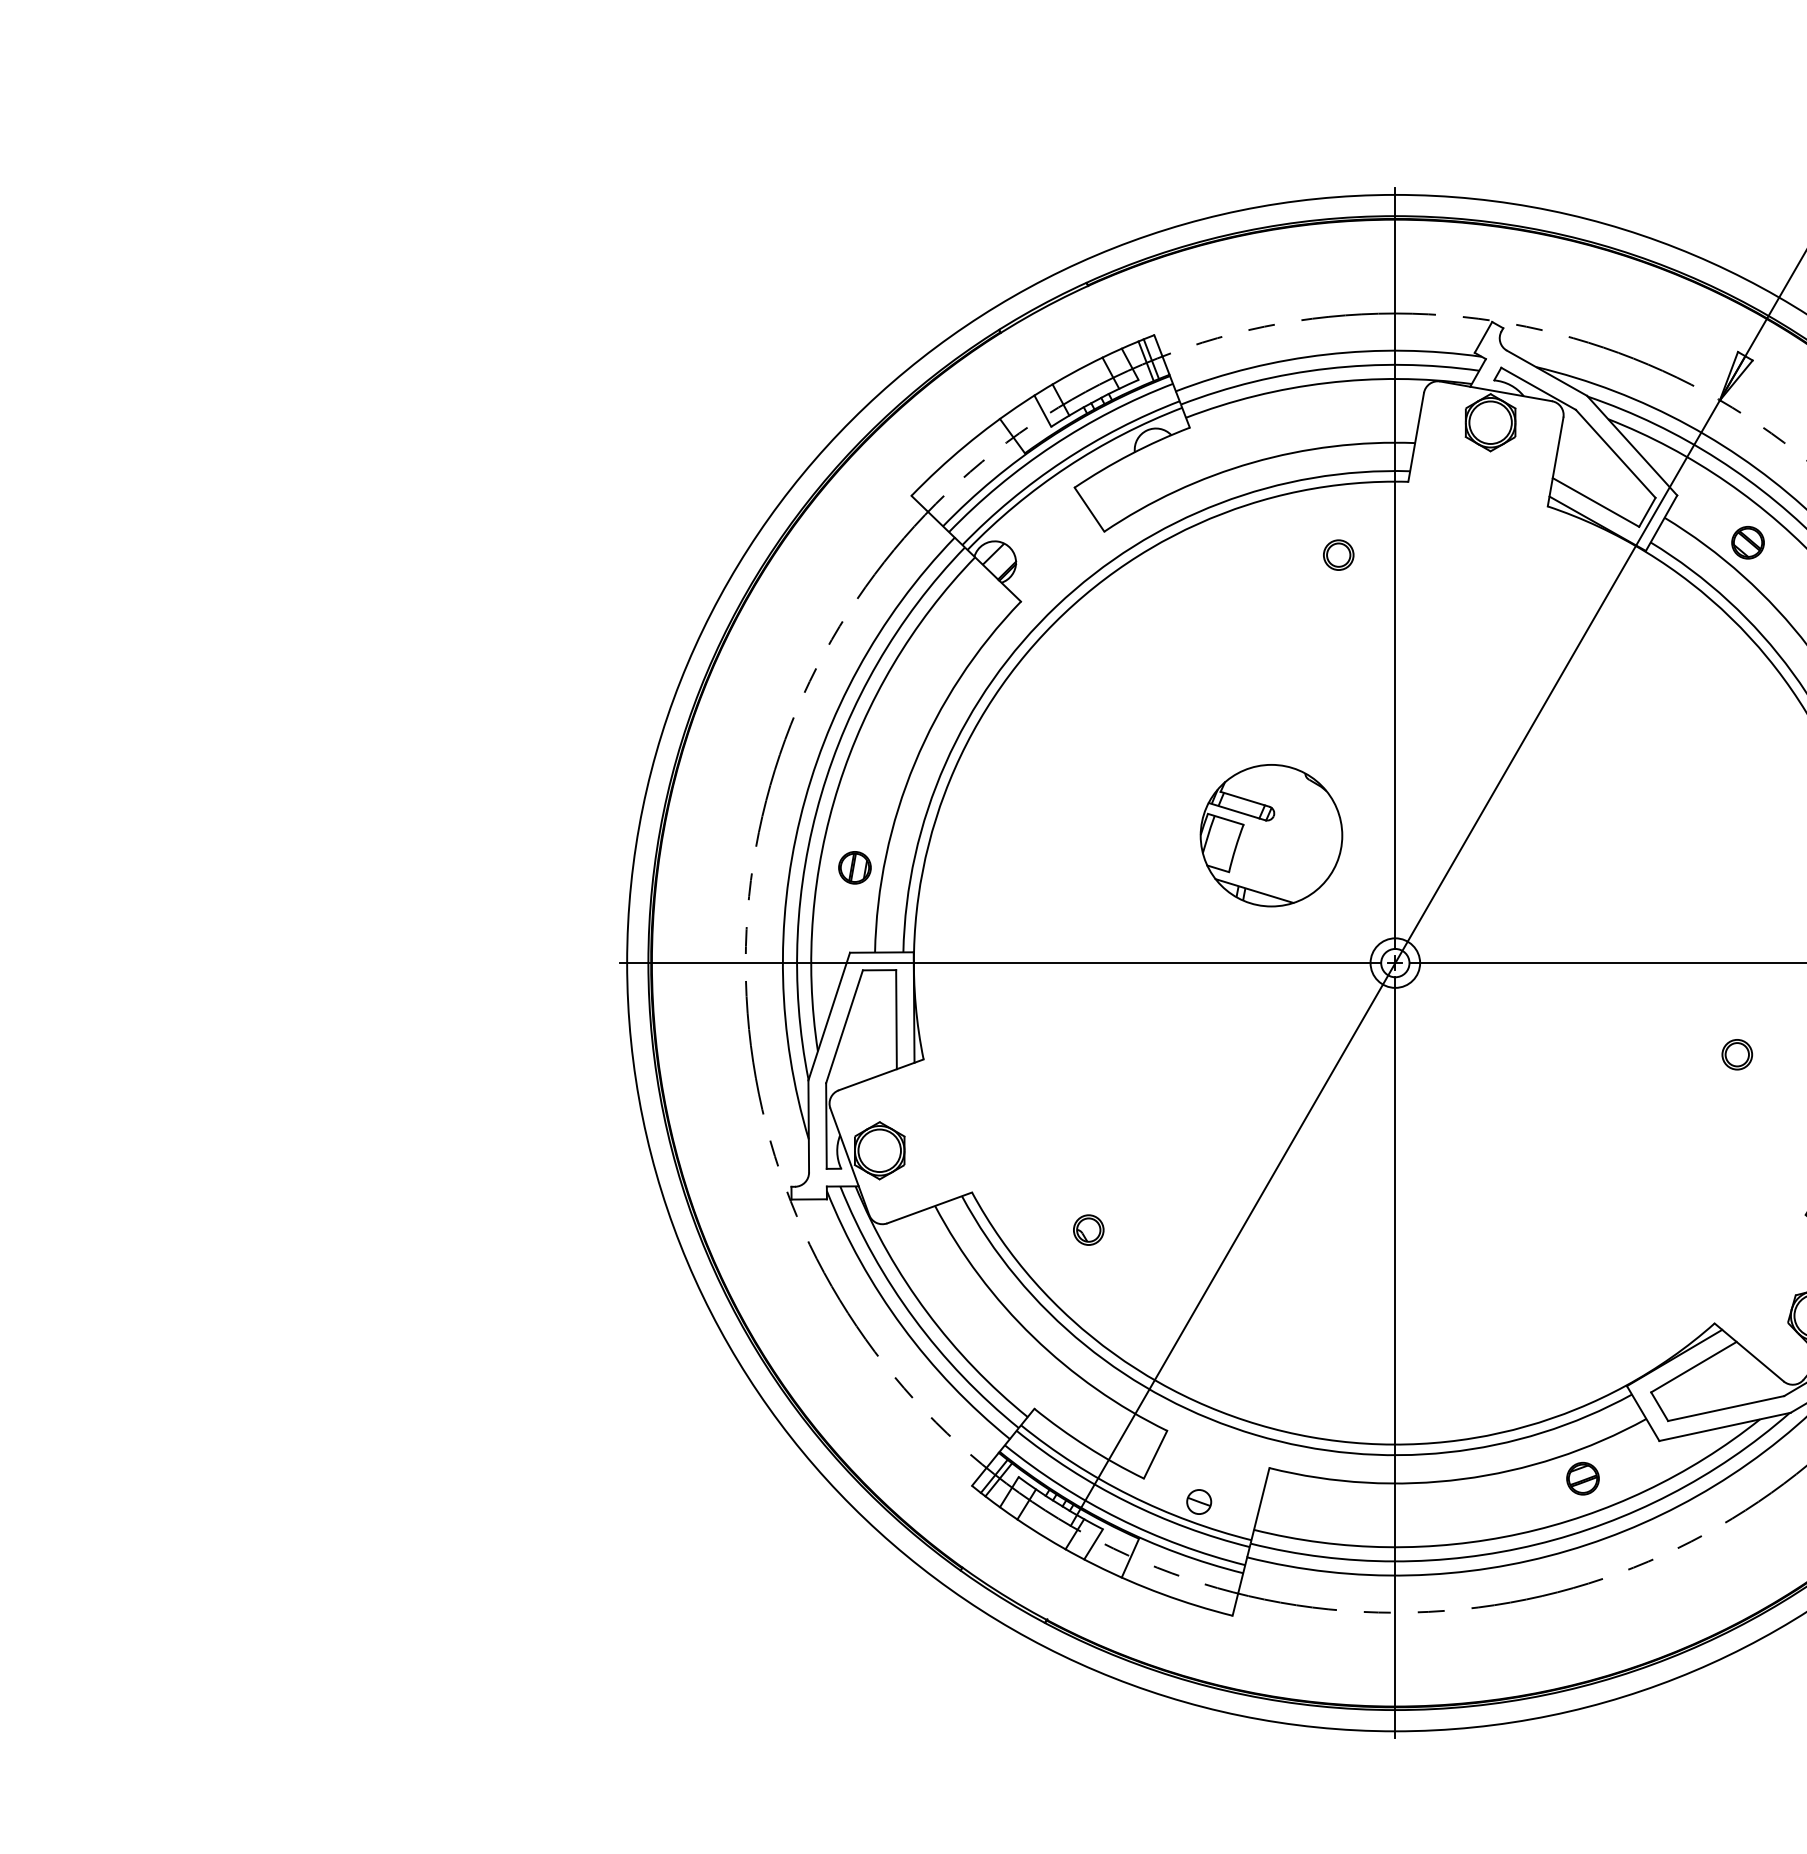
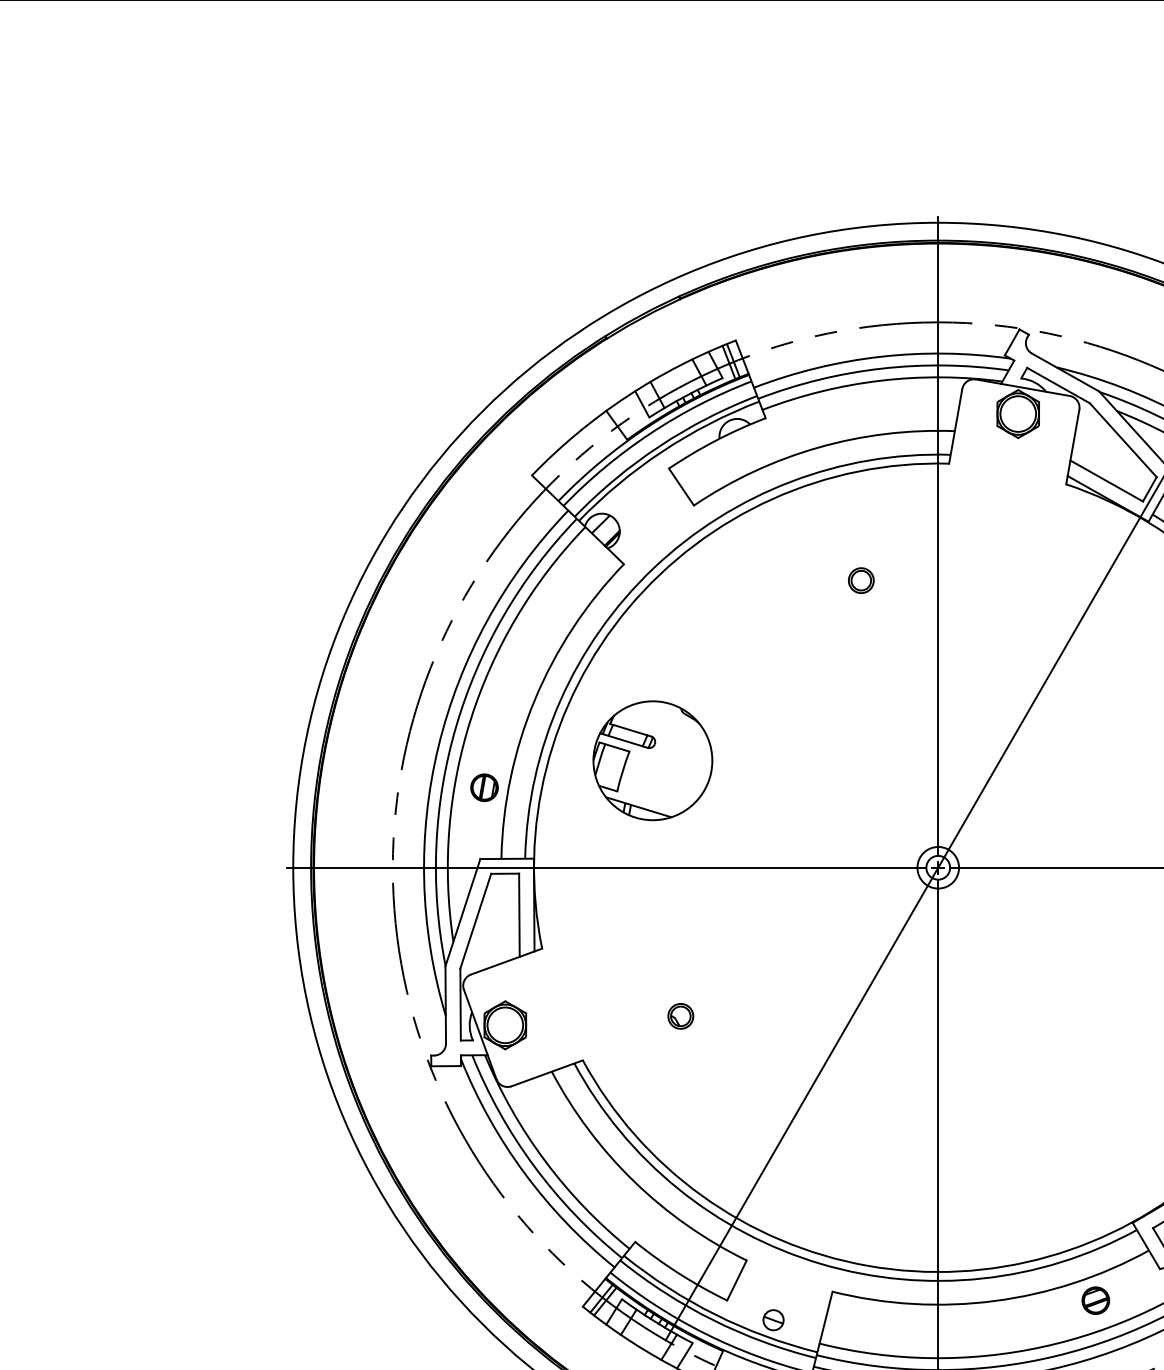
part: (1338, 554) -> (861, 580), moved
part: (1271, 835) -> (652, 760), moved
part: (1088, 1229) -> (680, 1015), moved

